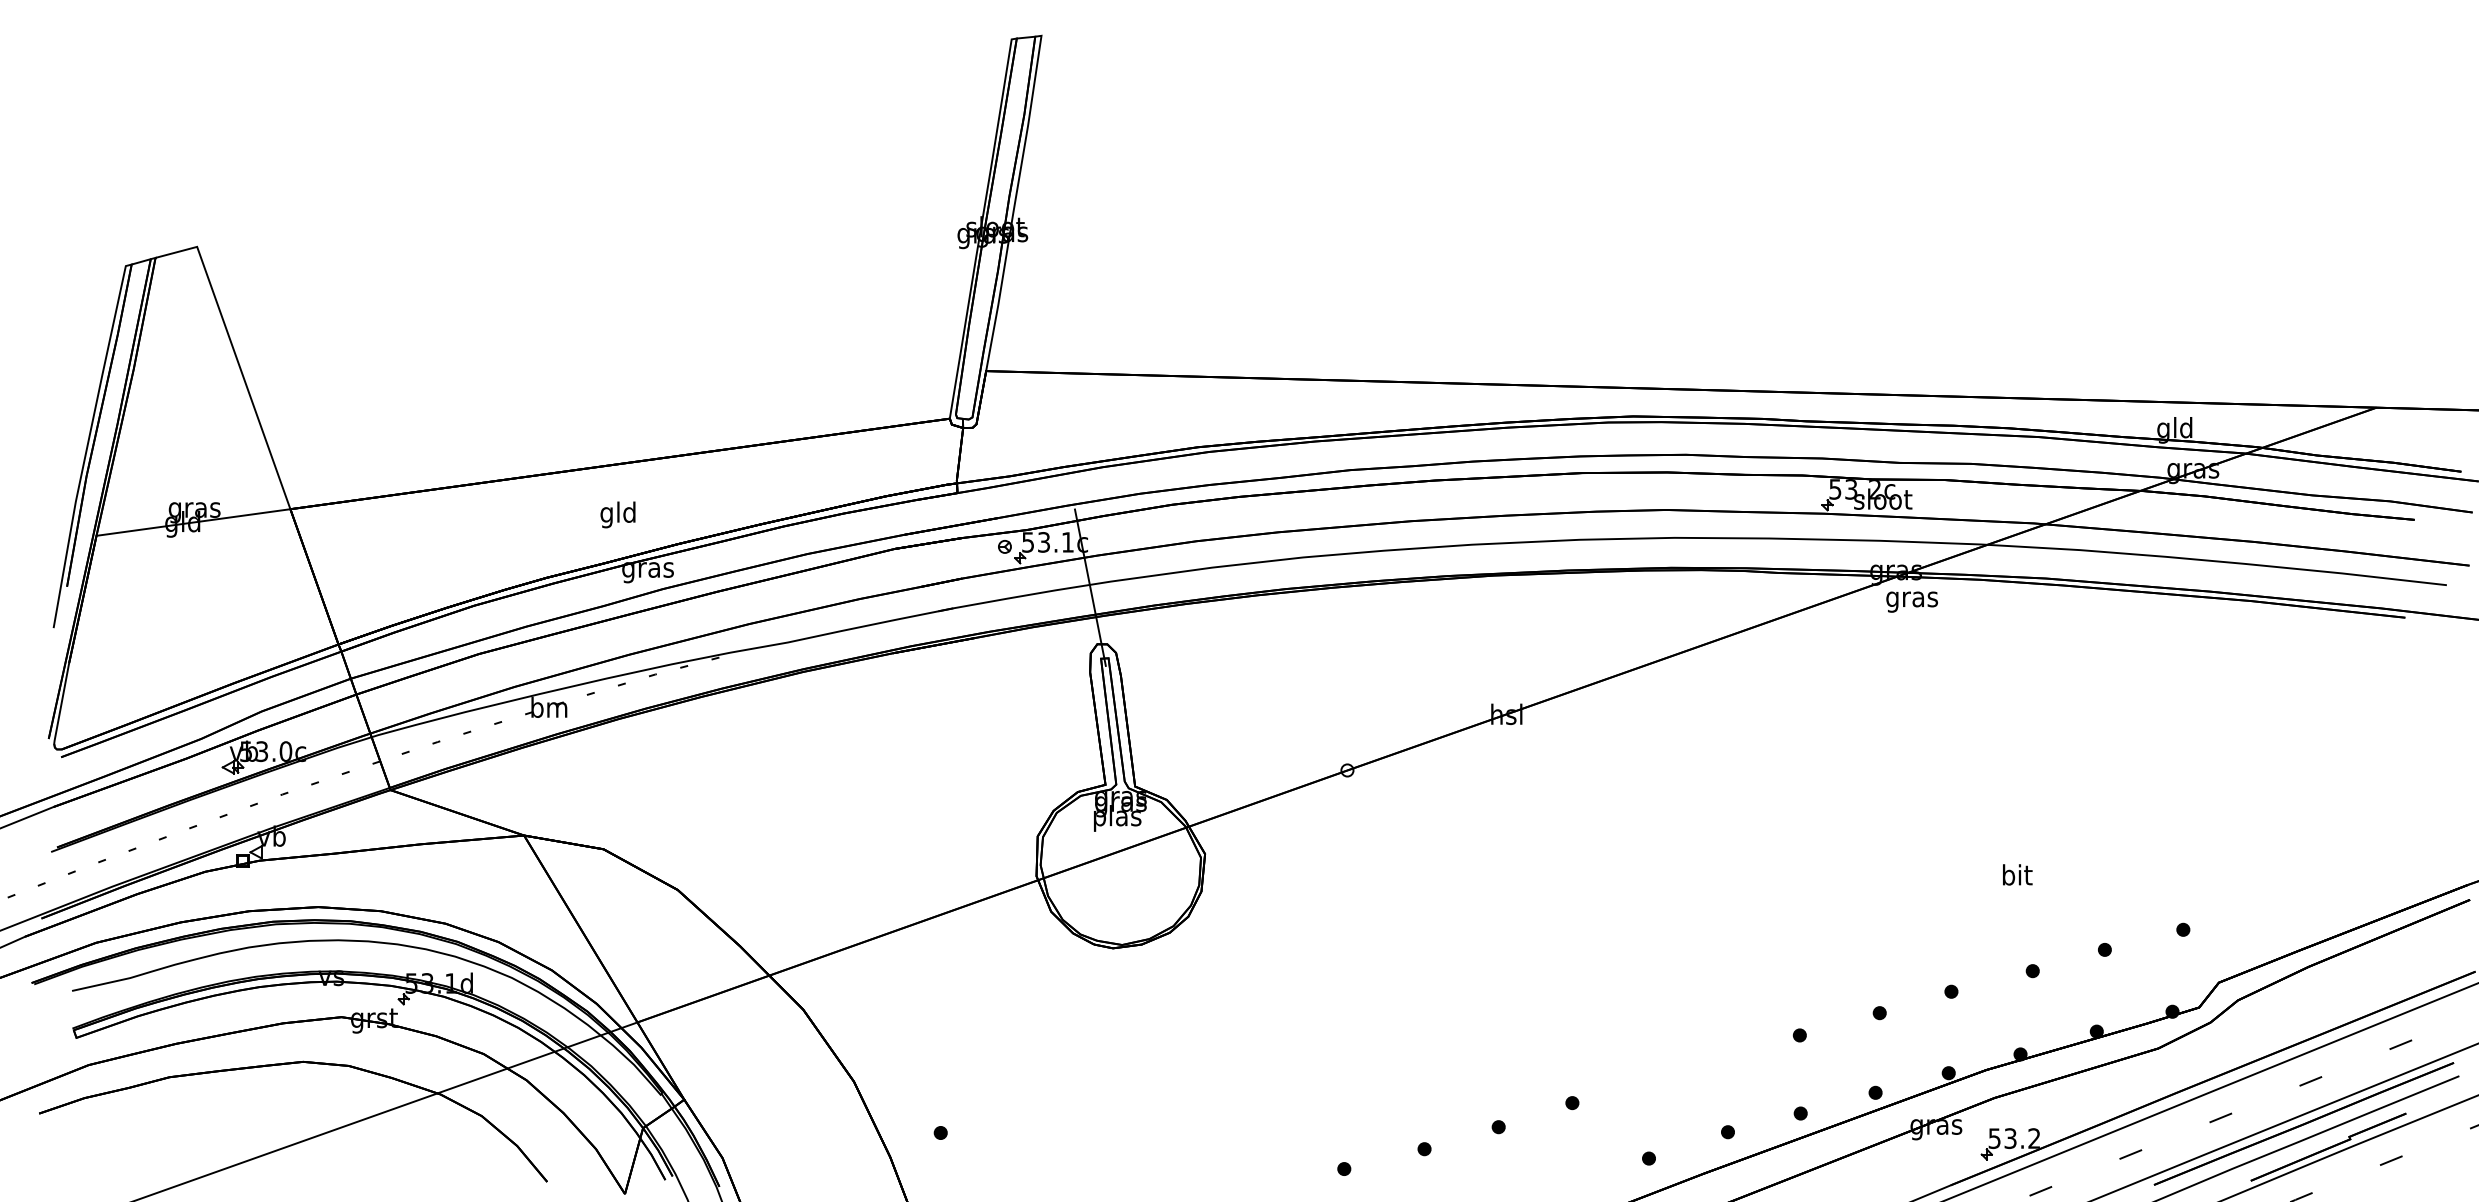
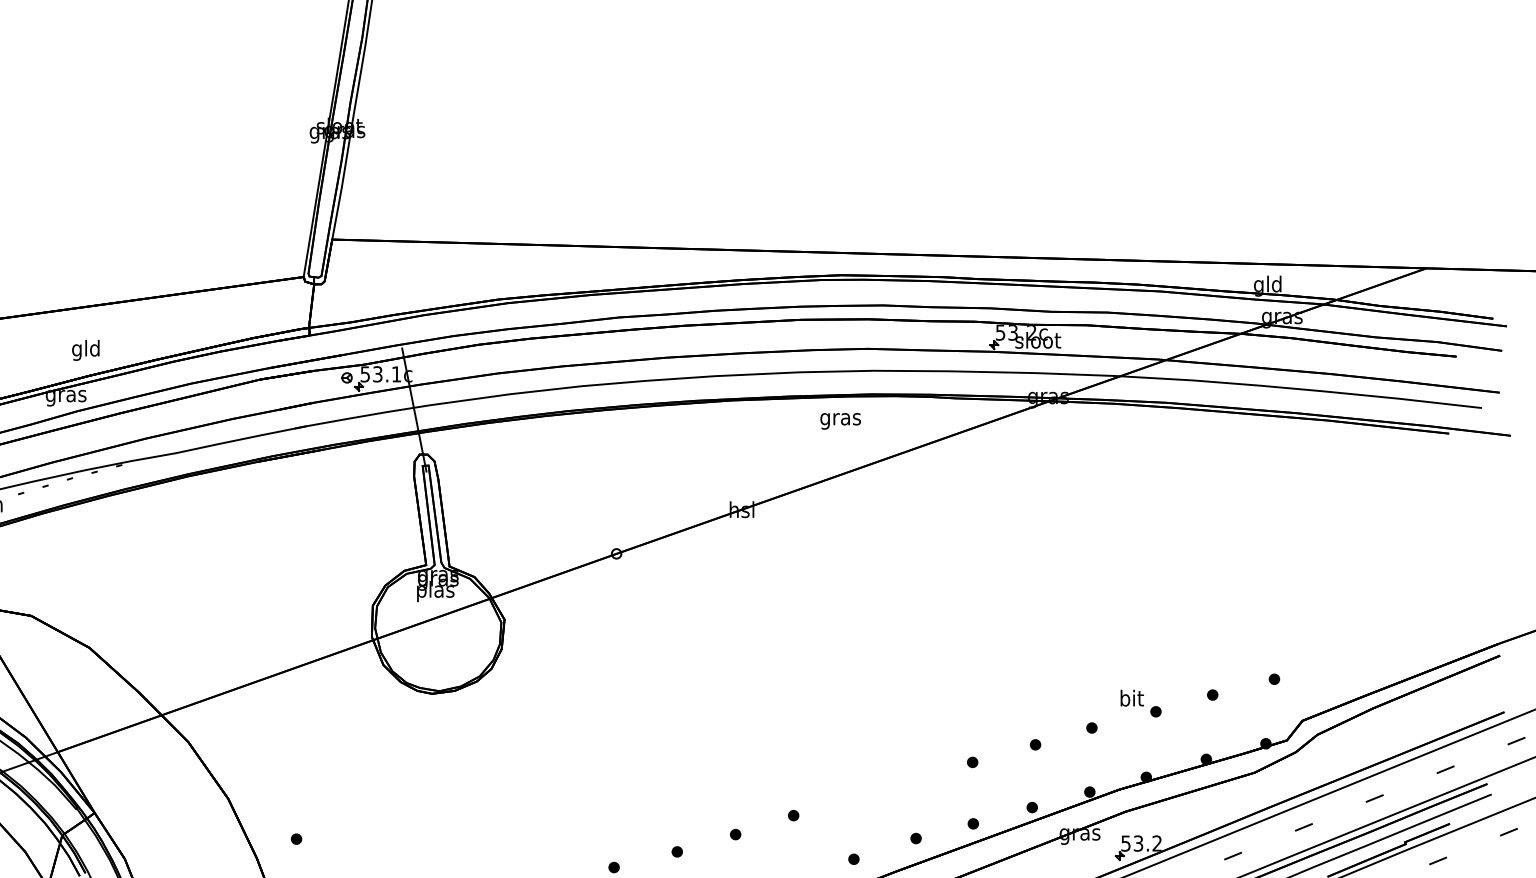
text: (617, 514) -> (85, 350), moved
text: (1911, 601) -> (840, 420), moved
text: (2017, 874) -> (1132, 697), moved

